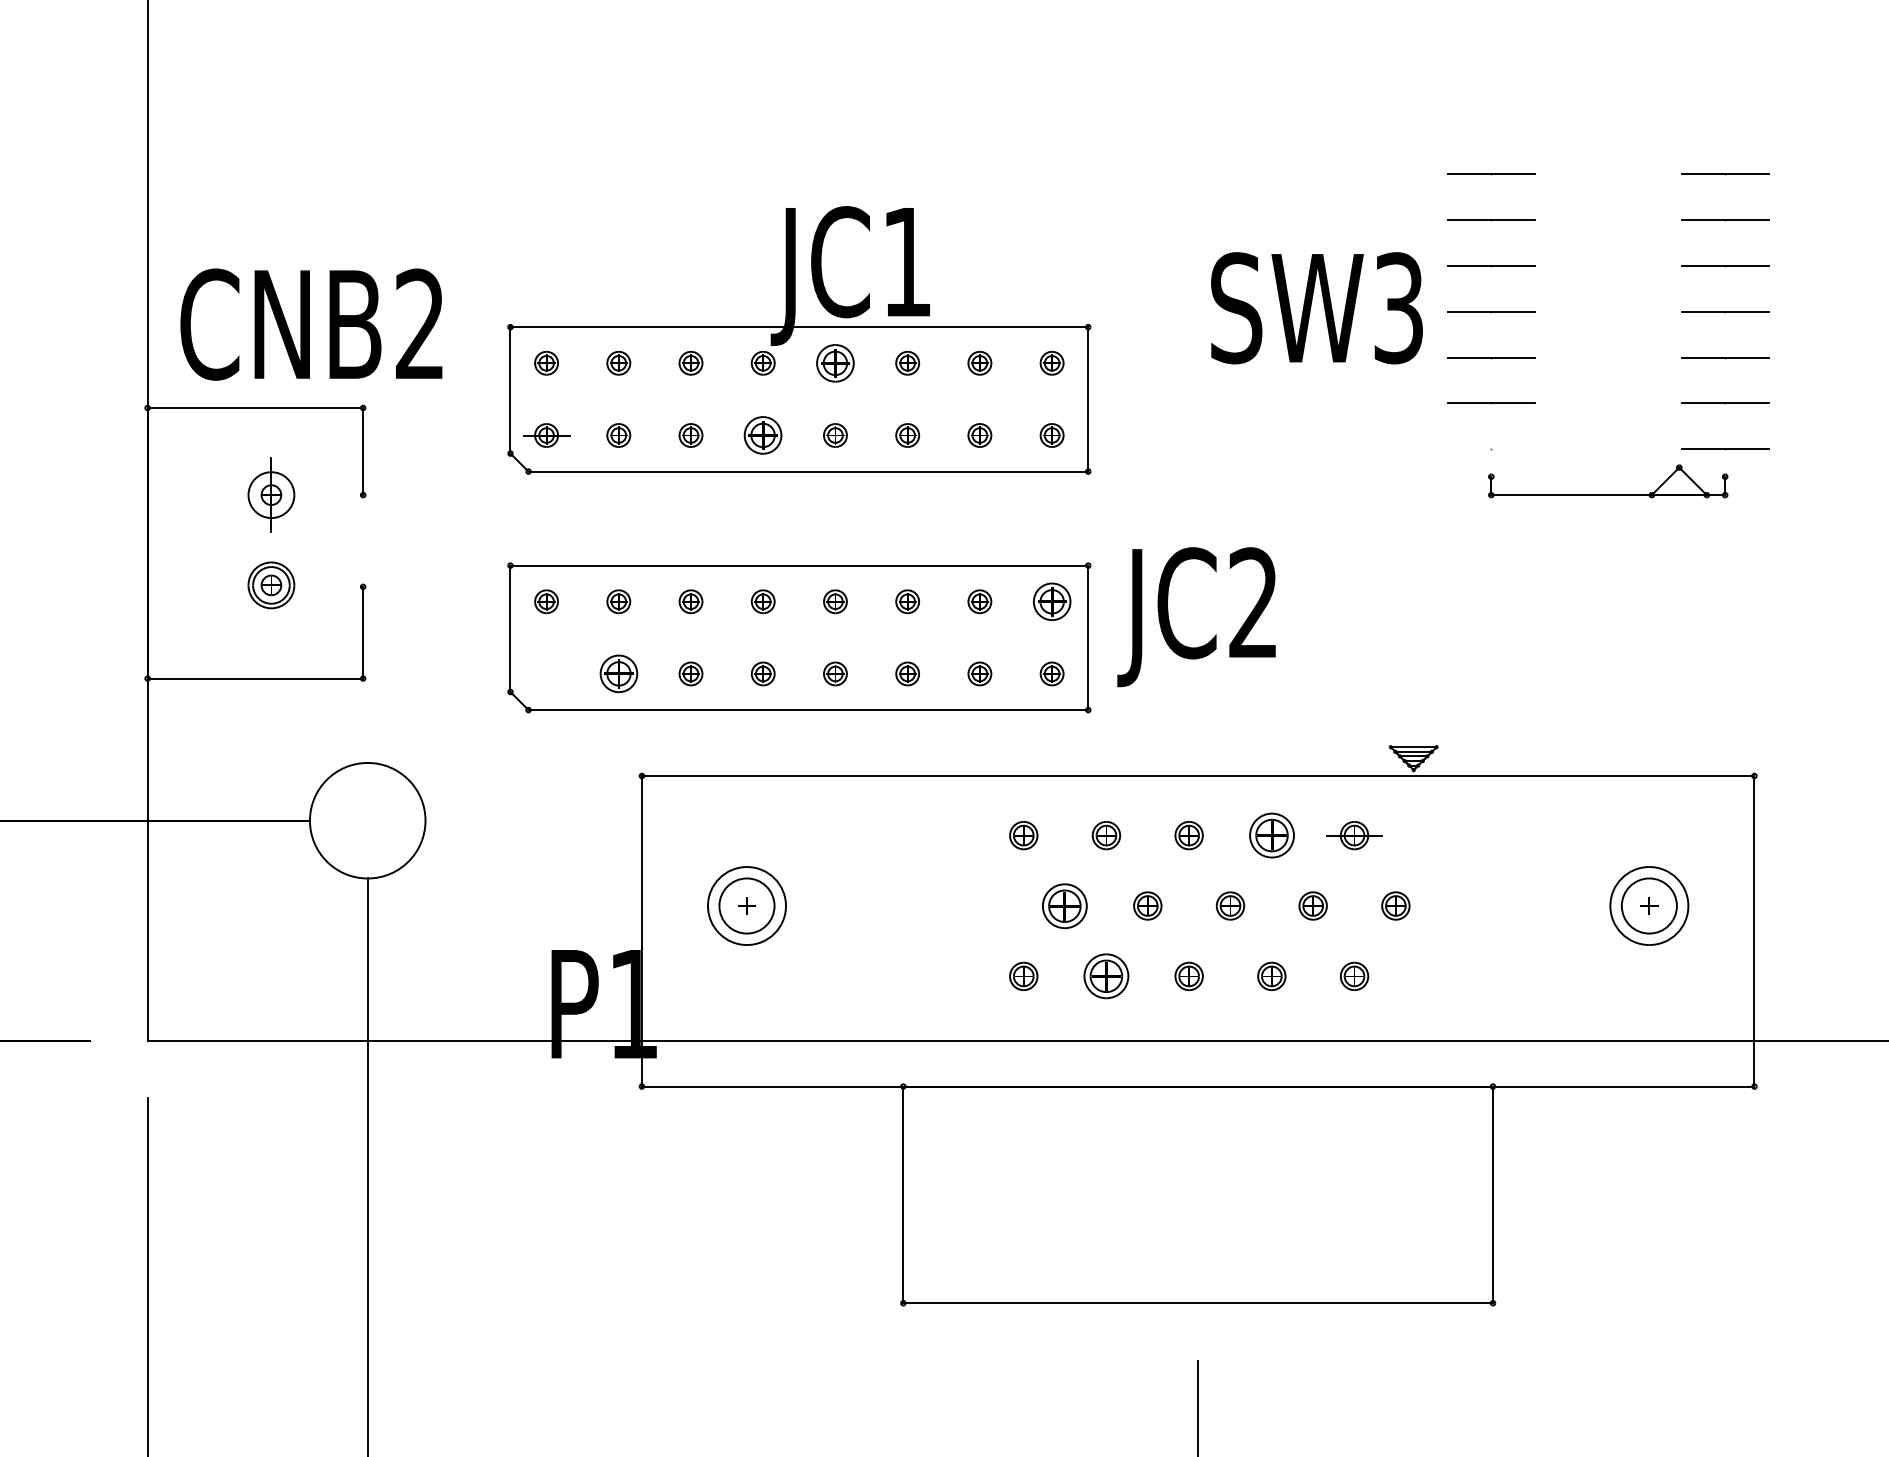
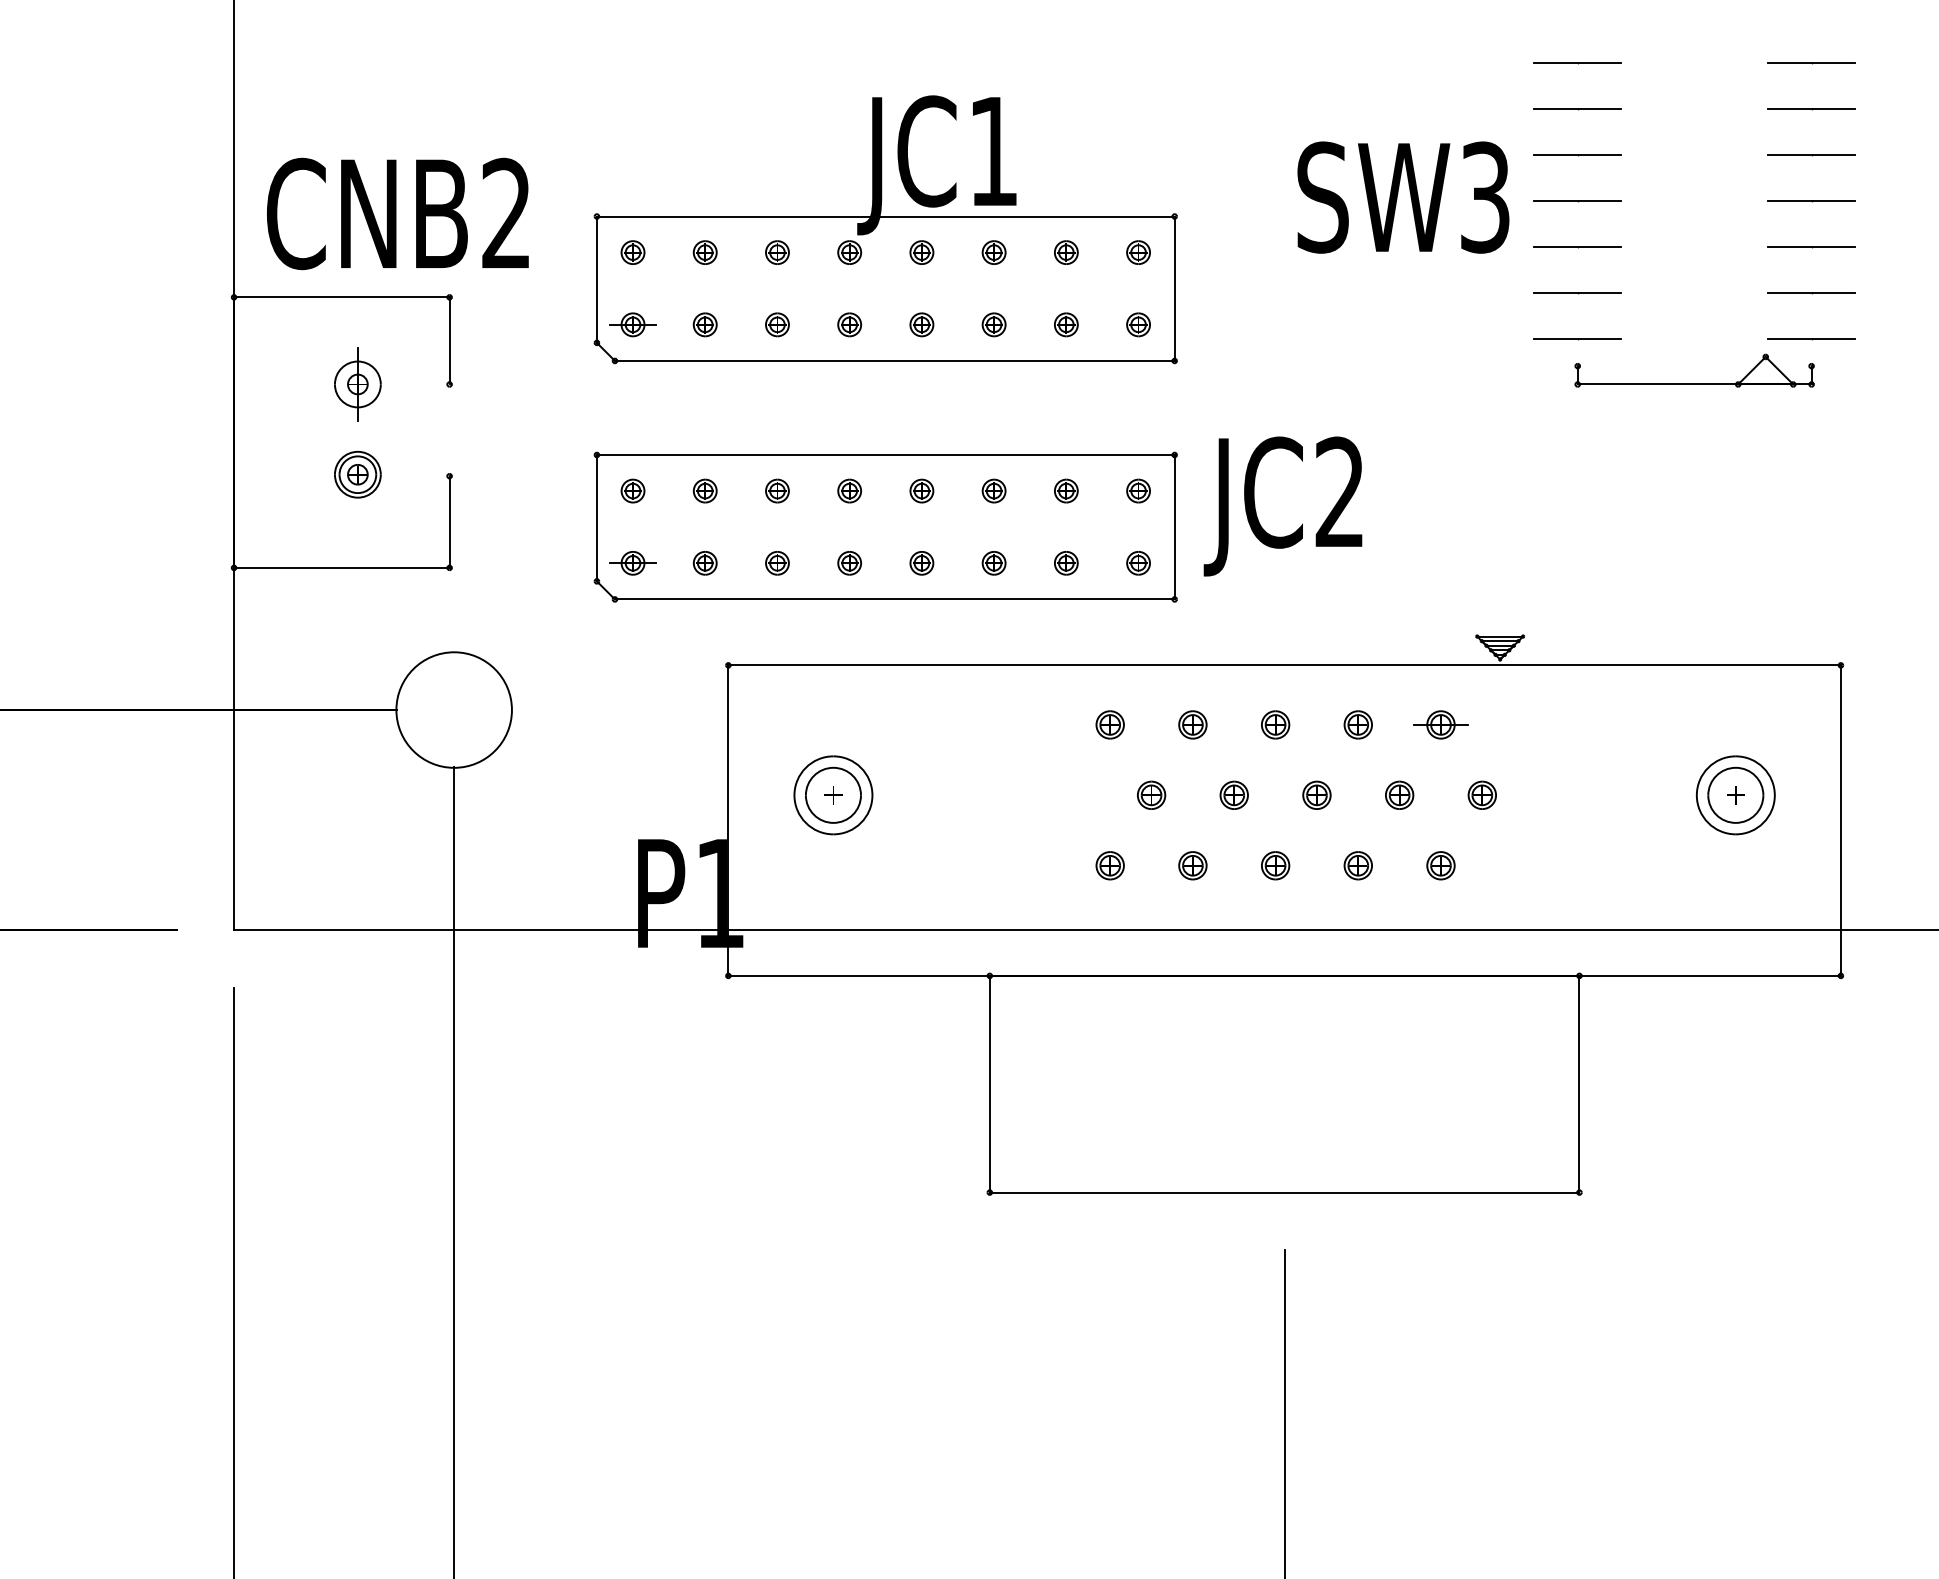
part: (835, 363) -> (921, 252), size x0.62
part: (763, 435) -> (849, 324), size x0.62
line: (1491, 449) -> (1577, 338), added
part: (1052, 601) -> (1138, 490), size x0.62
part: (546, 674) -> (632, 563), added
part: (618, 674) -> (704, 563), size x0.62
part: (1271, 835) -> (1357, 724), size x0.62
part: (1065, 905) -> (1151, 794), size x0.62
part: (1106, 976) -> (1192, 865), size x0.62

